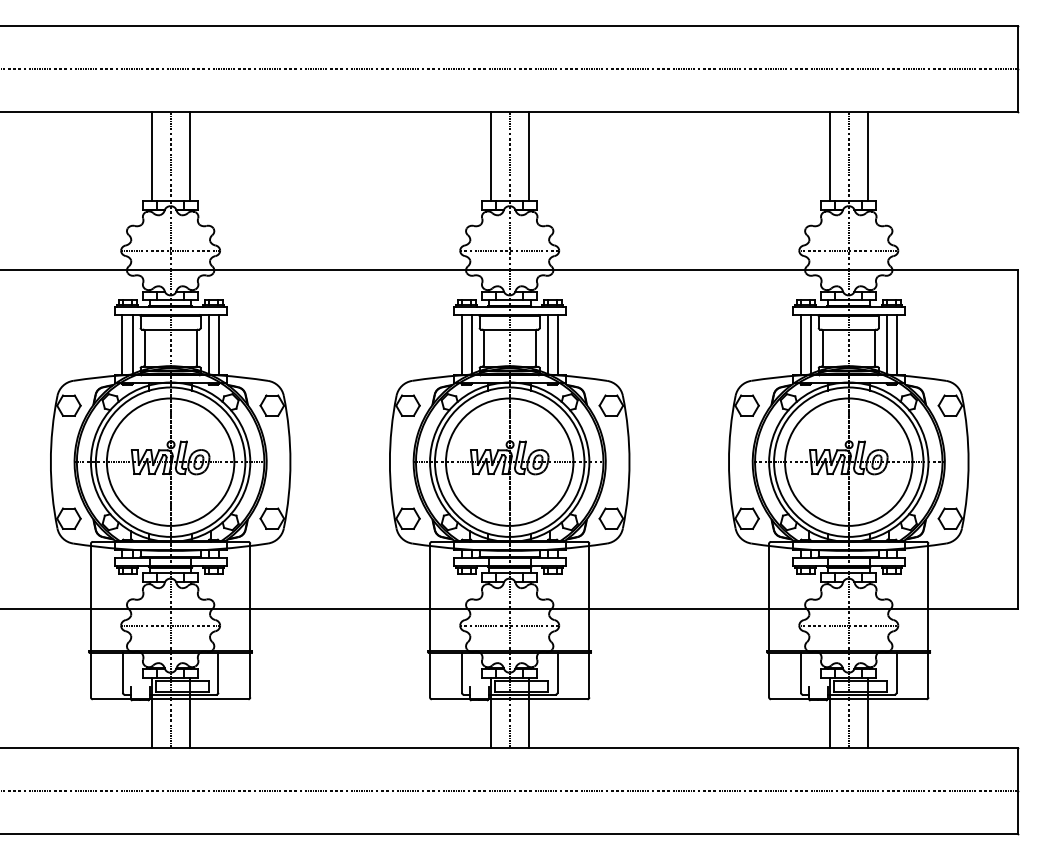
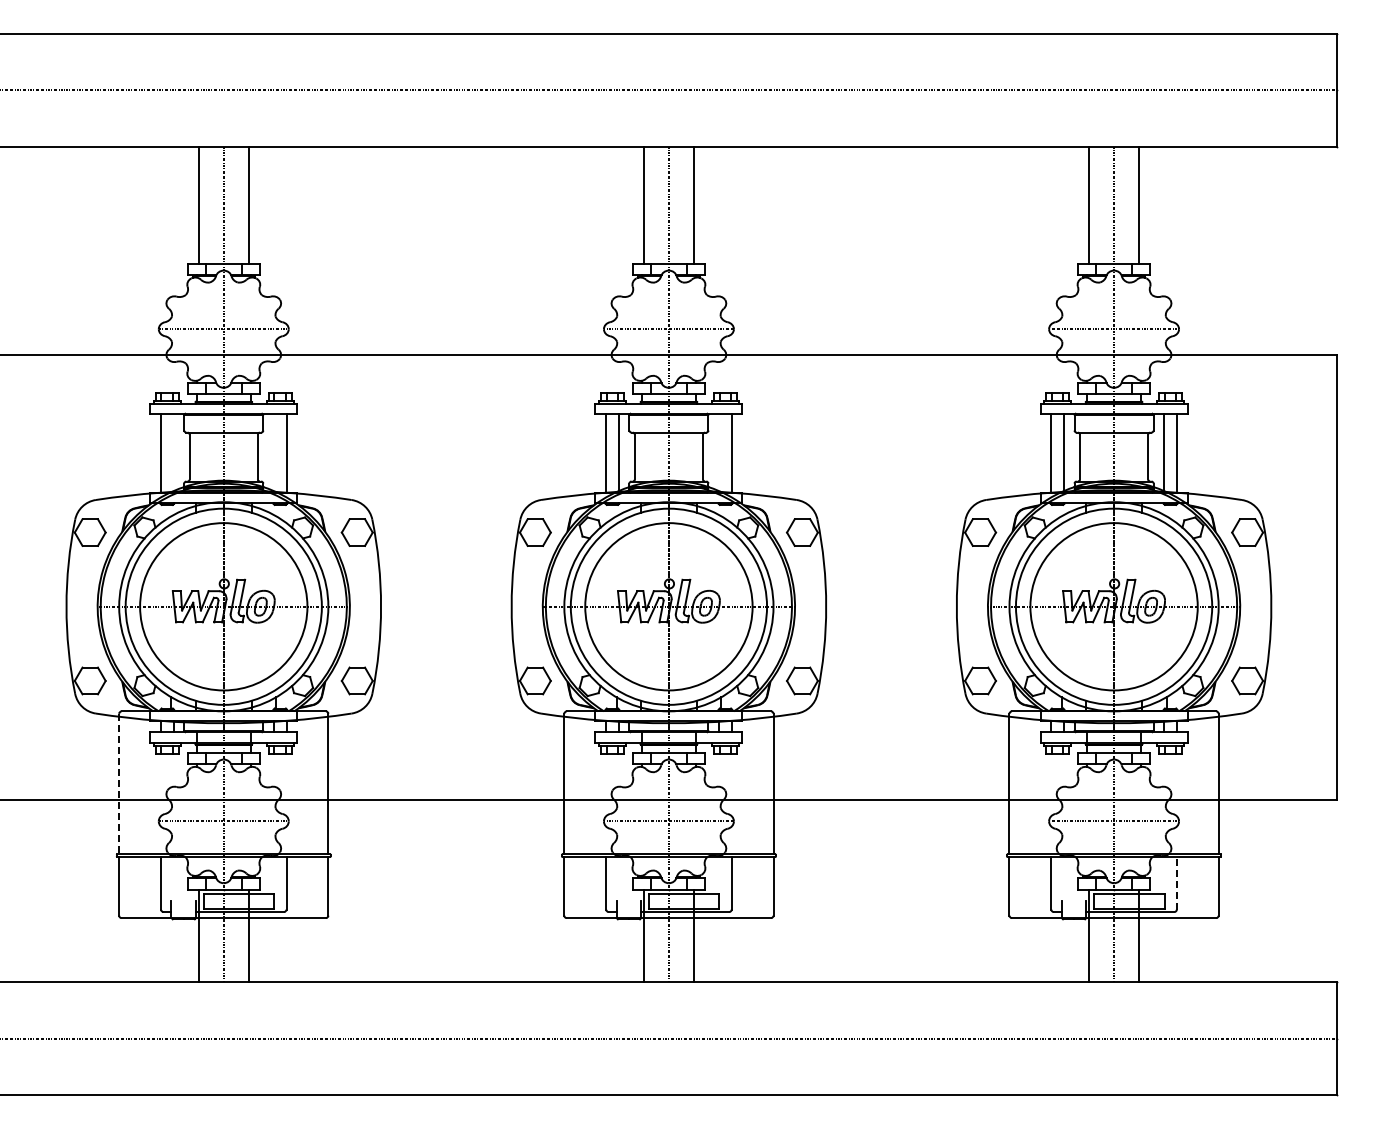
line: (133, 344) -> (174, 452), removed
line: (208, 344) -> (273, 452), removed
line: (547, 344) -> (718, 452), removed
line: (91, 597) -> (119, 784), solid -> dashed
line: (896, 672) -> (1176, 882), solid -> dashed

